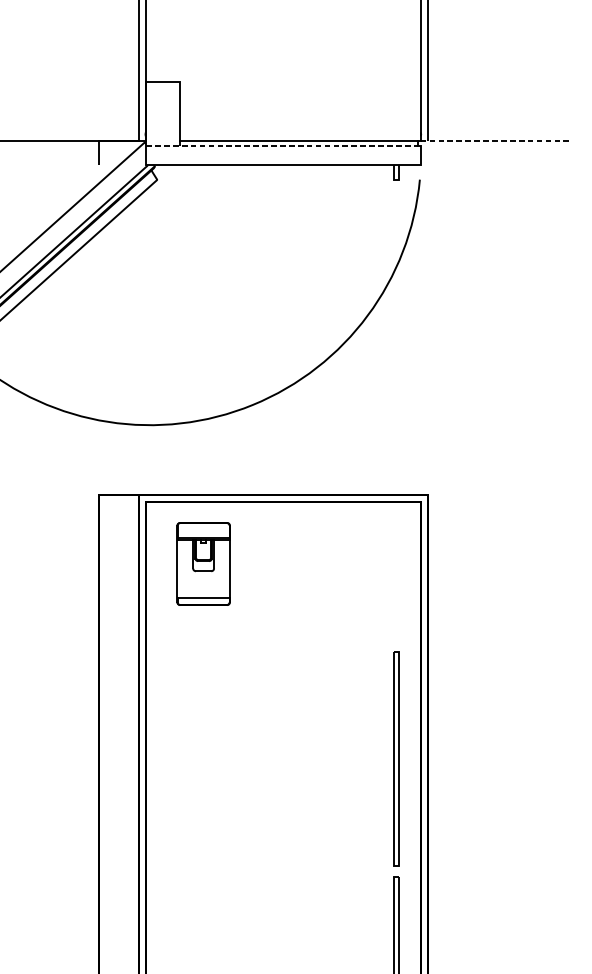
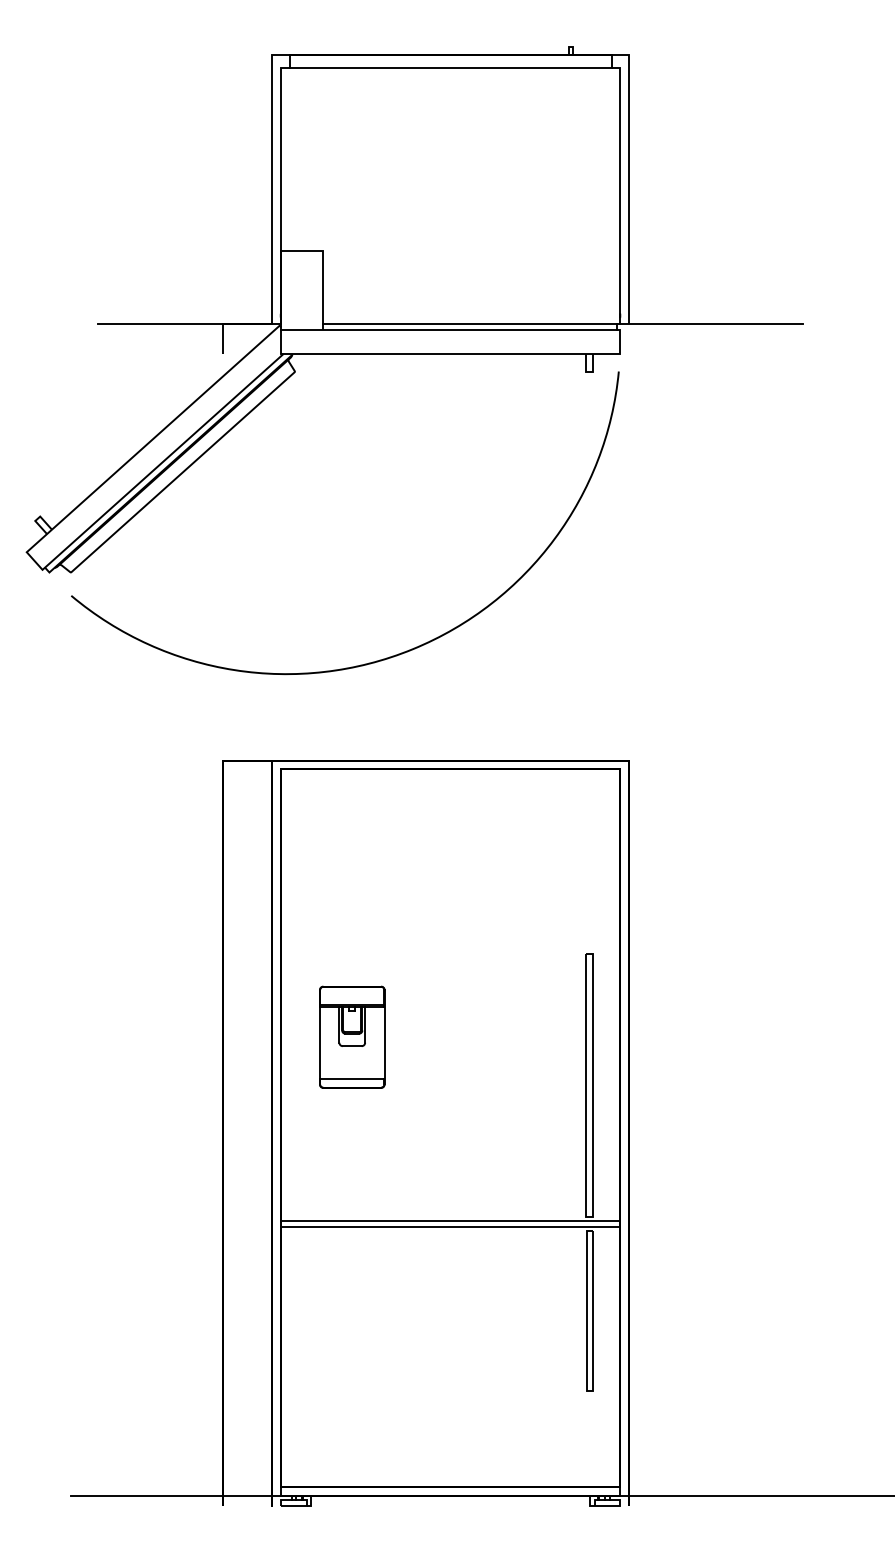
line: (494, 140) -> (710, 323), dashed -> solid
line: (282, 146) -> (449, 330), dashed -> solid
part: (203, 563) -> (352, 1036), moved
line: (283, 869) -> (450, 1221), added
line: (283, 873) -> (450, 1226), added

